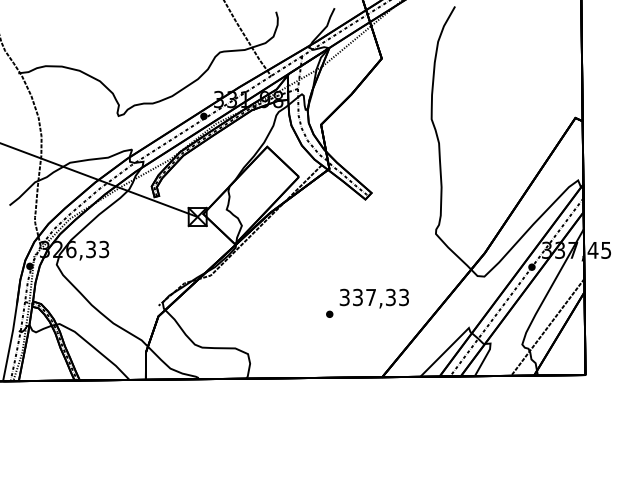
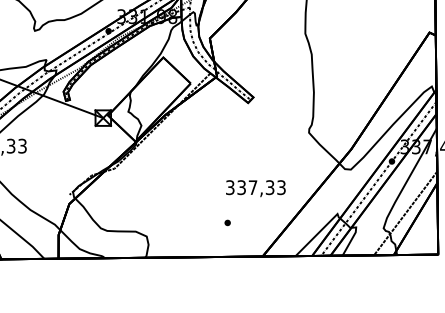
part: (329, 313) -> (227, 222), moved

